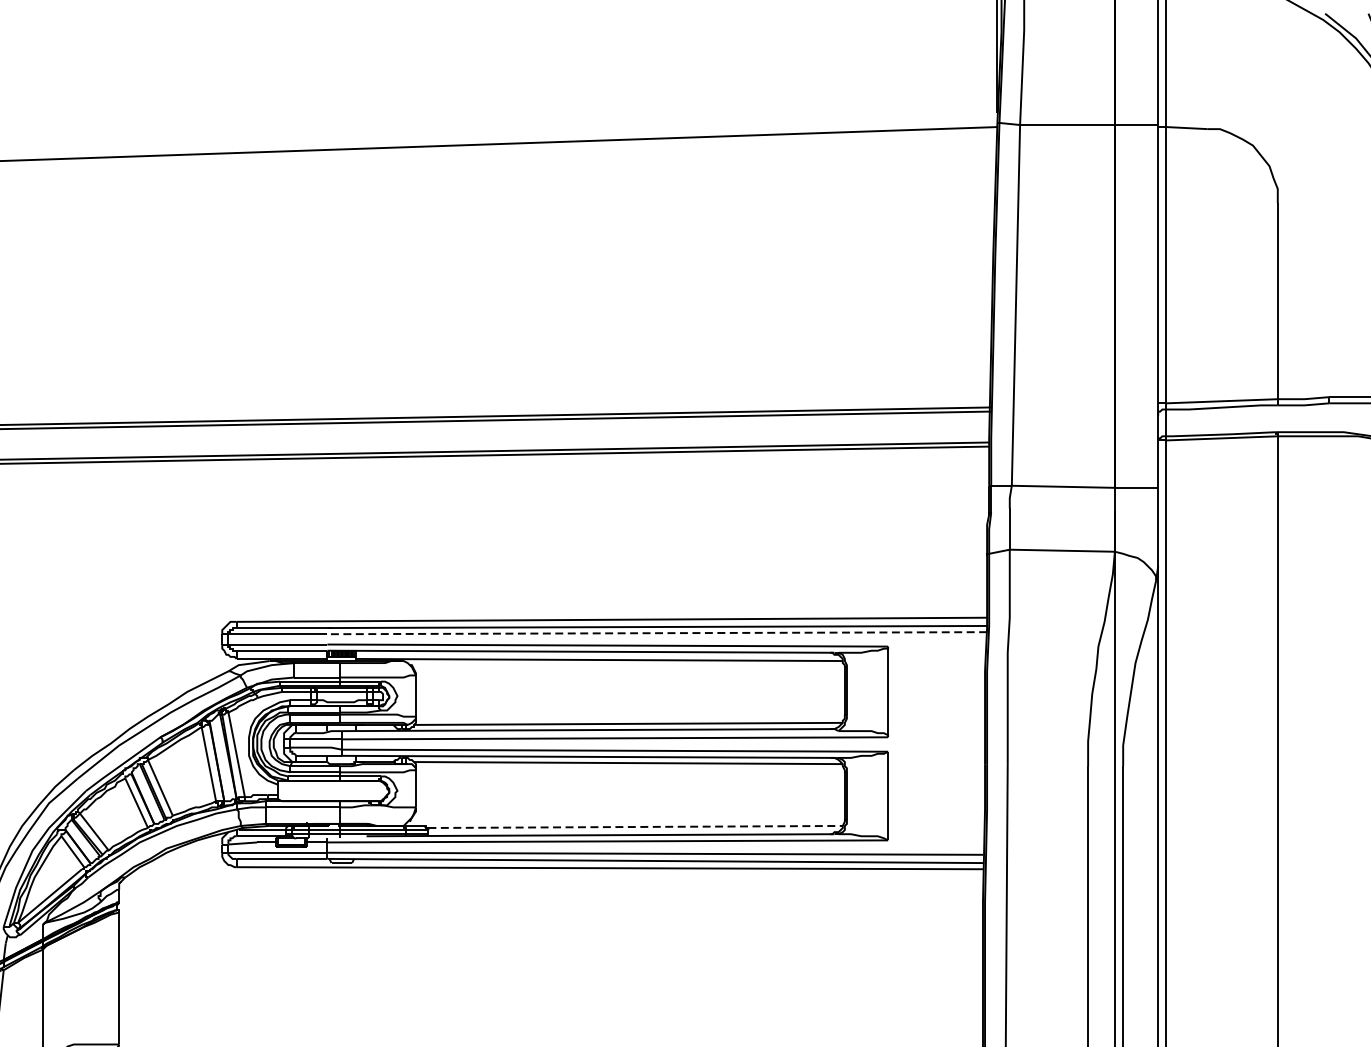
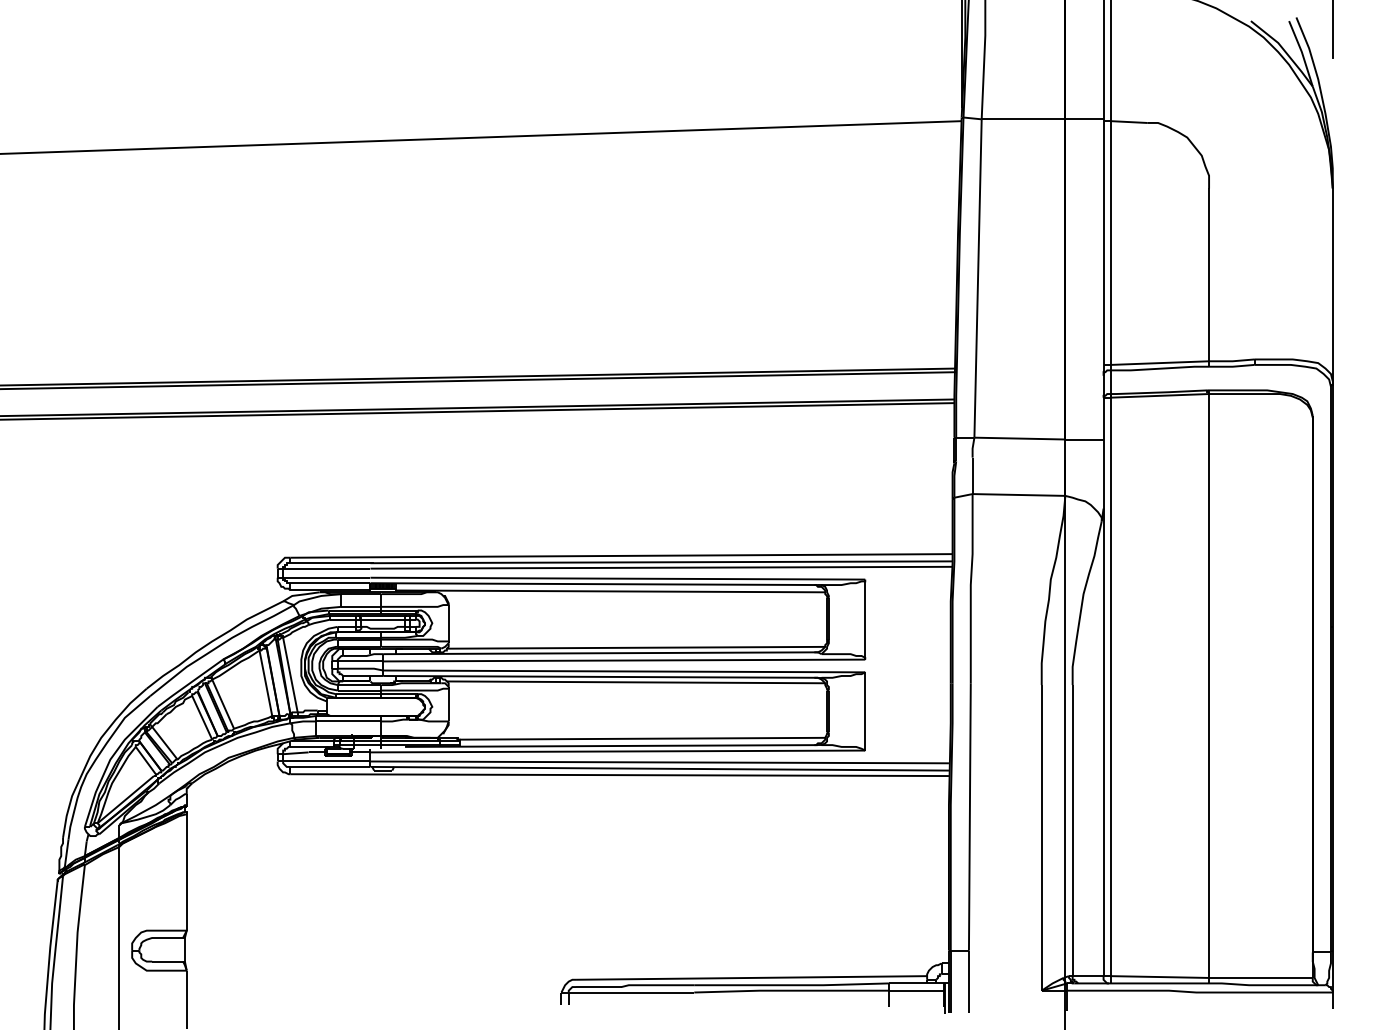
line: (657, 632) -> (661, 567), dashed -> solid
line: (635, 826) -> (642, 738), dashed -> solid

